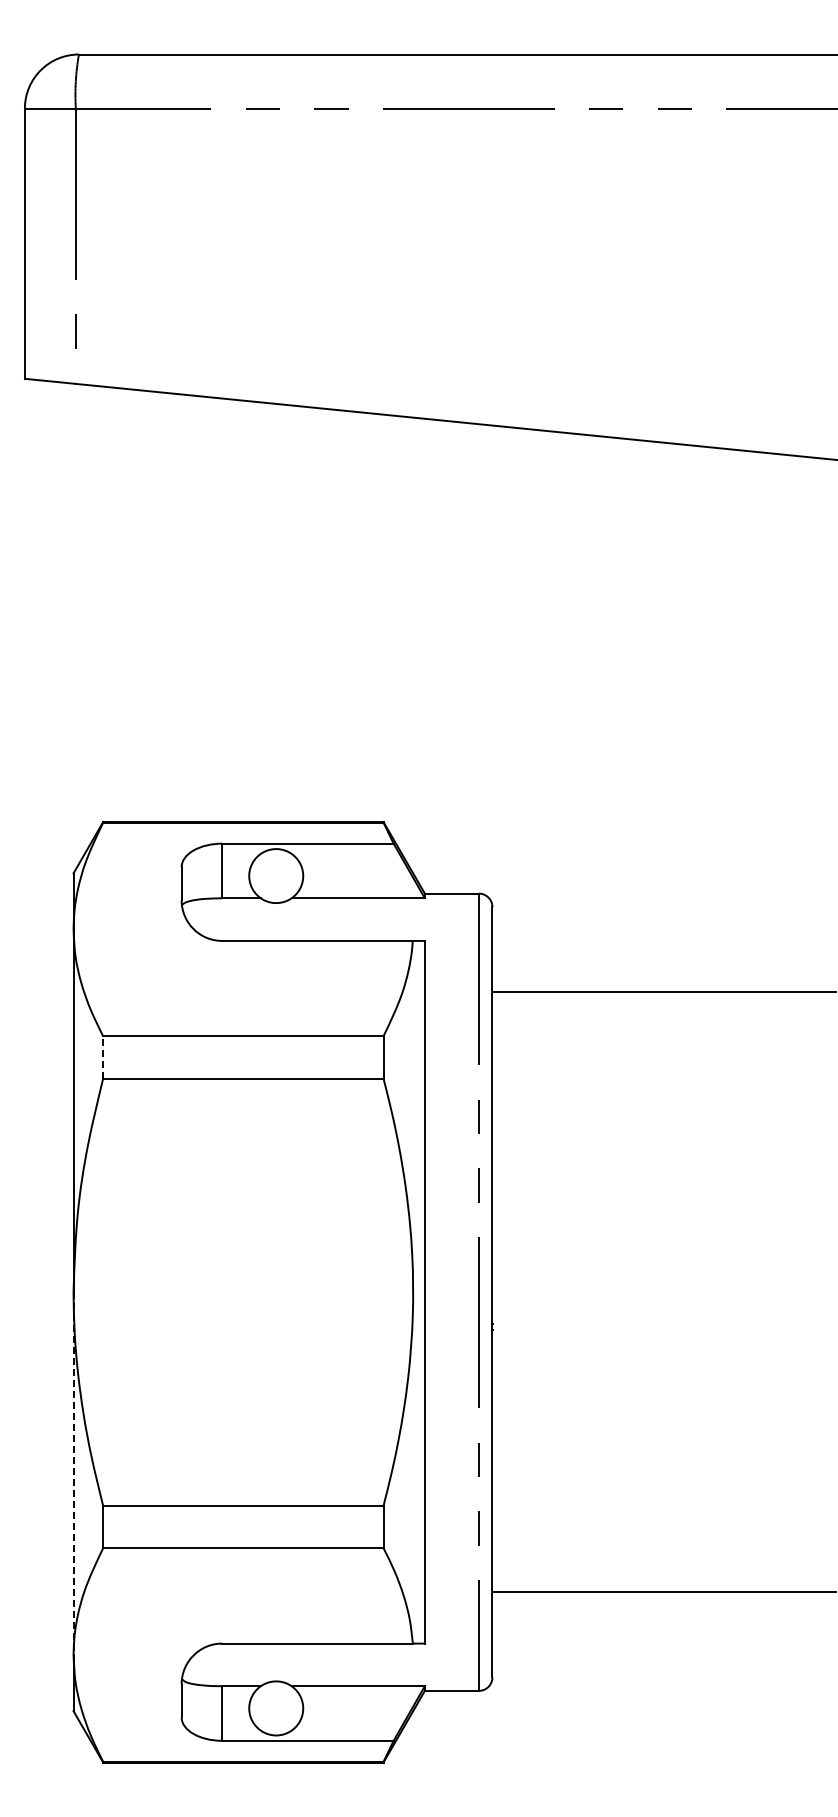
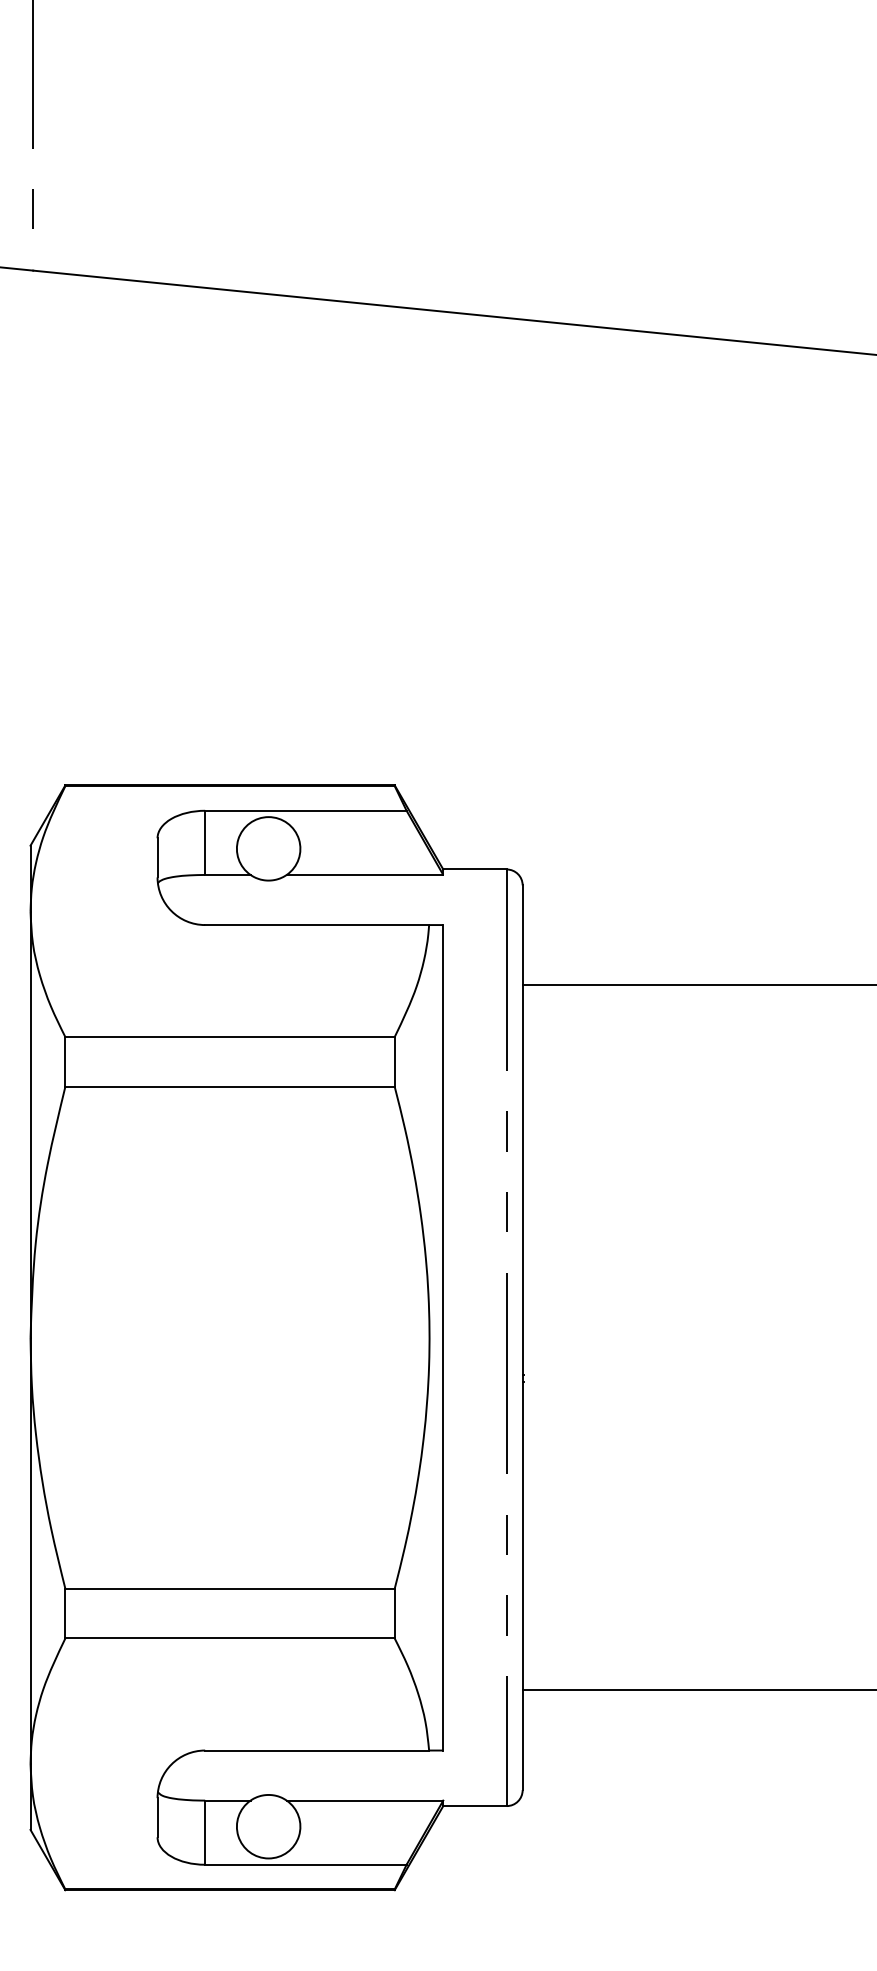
line: (103, 1056) -> (65, 1060), dashed -> solid
line: (73, 1474) -> (30, 1551), dashed -> solid

